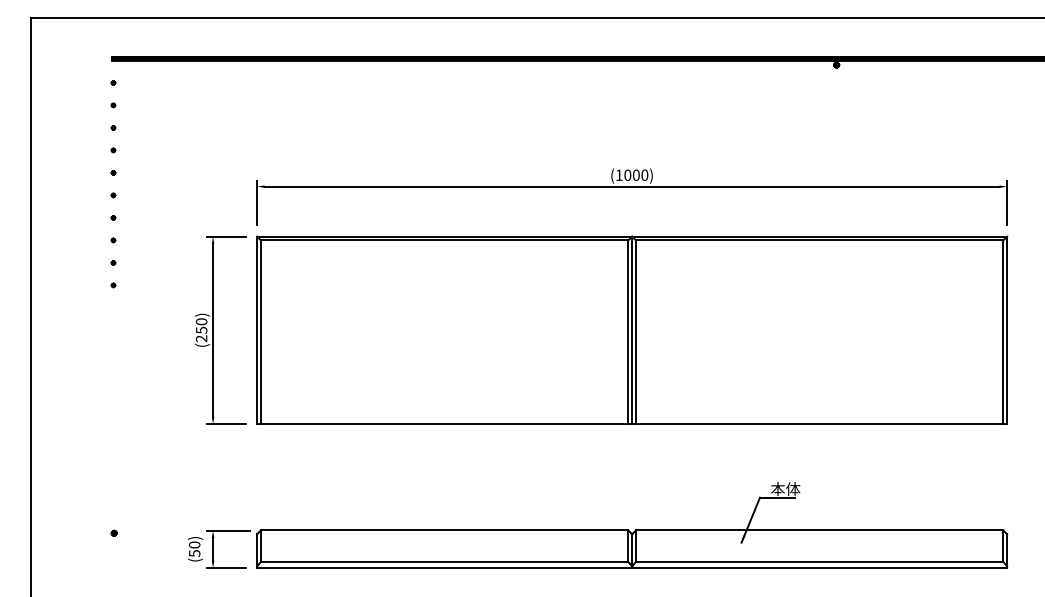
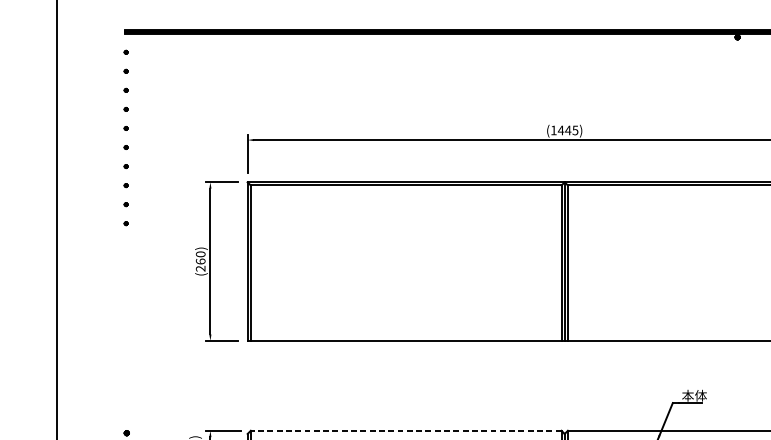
text: (636, 175) -> (568, 130), (1000) -> (1445)
text: (201, 329) -> (200, 260), (250) -> (260)
line: (444, 530) -> (406, 430), solid -> dashed

